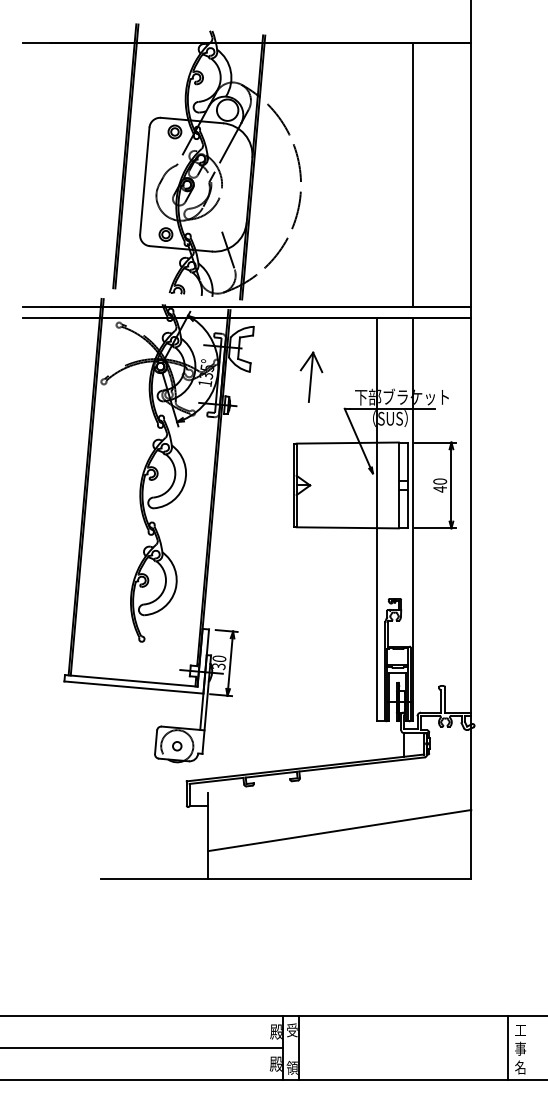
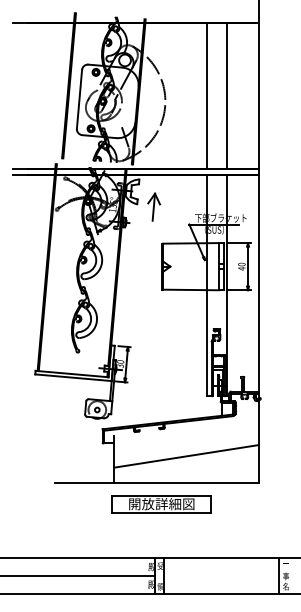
line: (375, 173) -> (206, 95), added
part: (310, 375) -> (153, 206), moved
part: (294, 918) -> (161, 504), added

